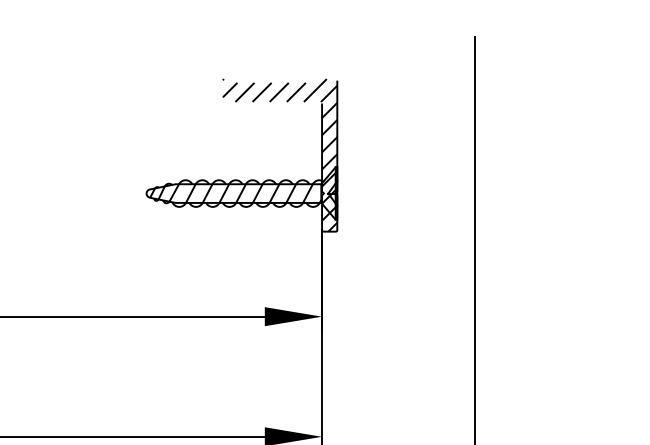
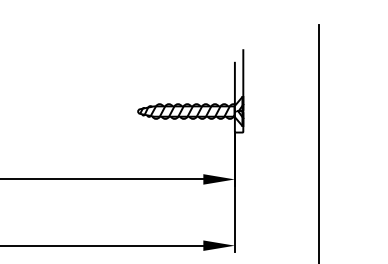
hatch: (279, 155) -> (211, 90), removed

